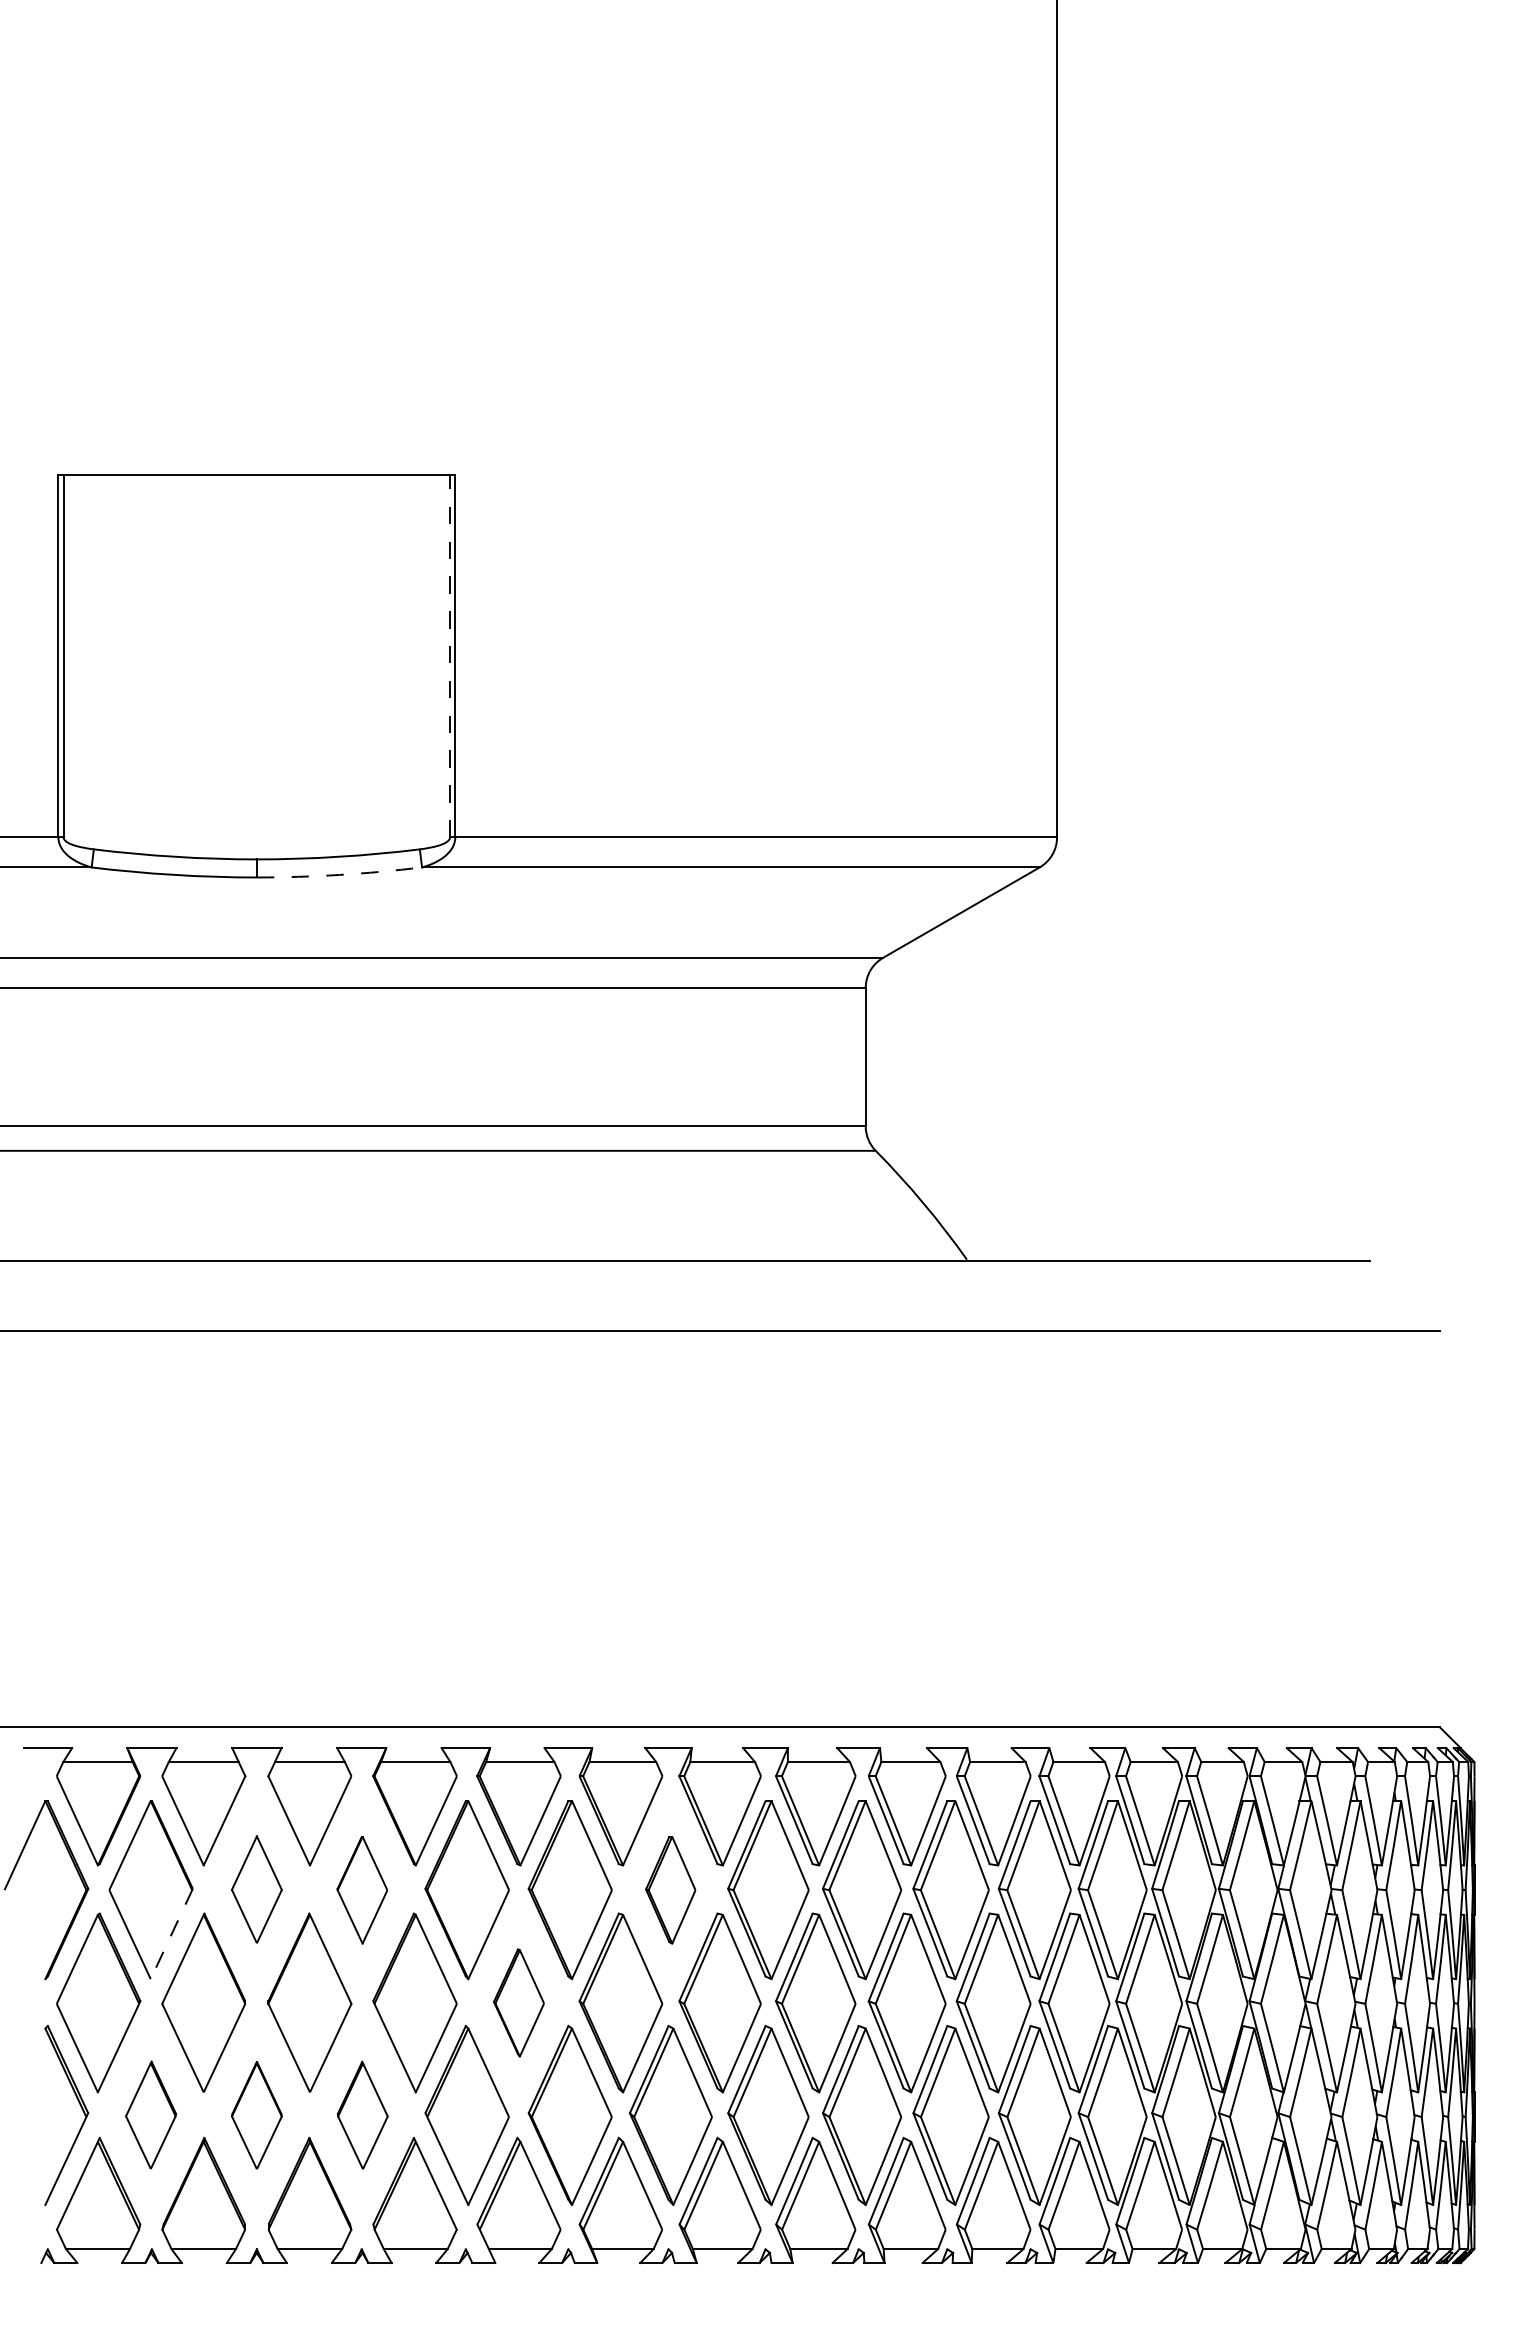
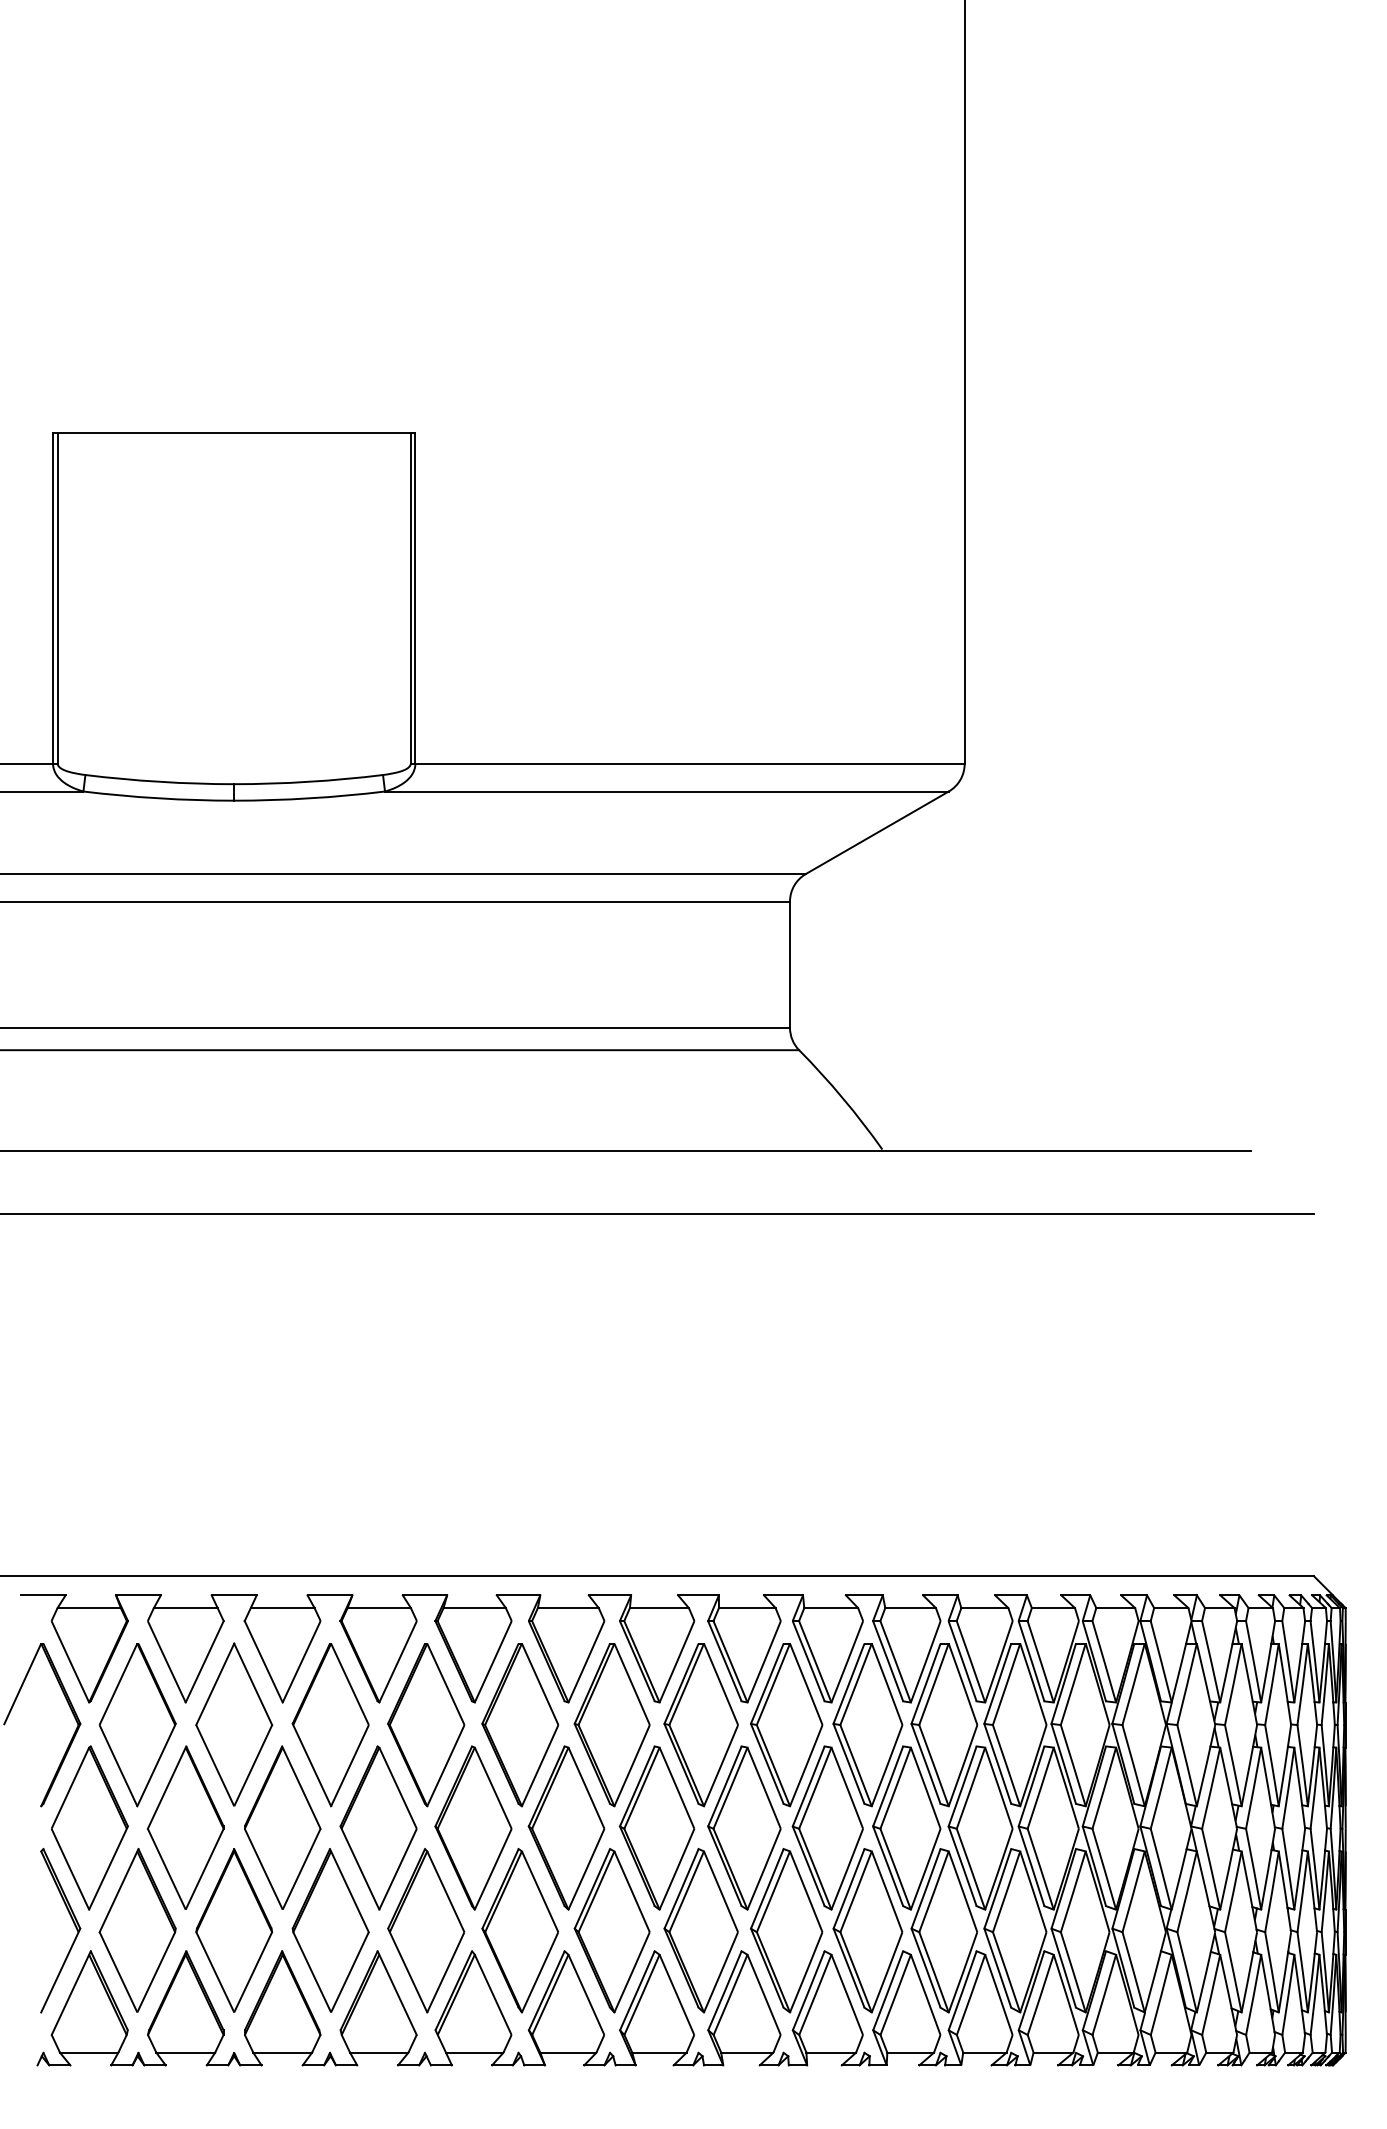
line: (450, 655) -> (410, 598), dashed -> solid
arc: (339, 874) -> (309, 797), dashed -> solid
part: (256, 1889) -> (233, 1724), size x1.67
part: (361, 1890) -> (329, 1725), size x1.67
part: (670, 1890) -> (611, 1725), size x1.67
line: (171, 1934) -> (156, 1765), dashed -> solid
part: (518, 2002) -> (473, 1827), size x1.67
part: (150, 2114) -> (137, 1929), size x1.67
part: (256, 2115) -> (233, 1930), size x1.67
part: (362, 2115) -> (330, 1930), size x1.67

